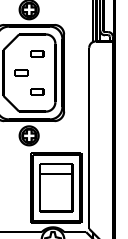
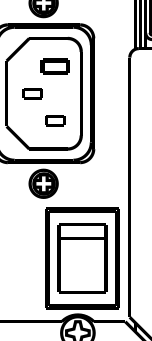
part: (37, 53) -> (55, 65), size x1.4

